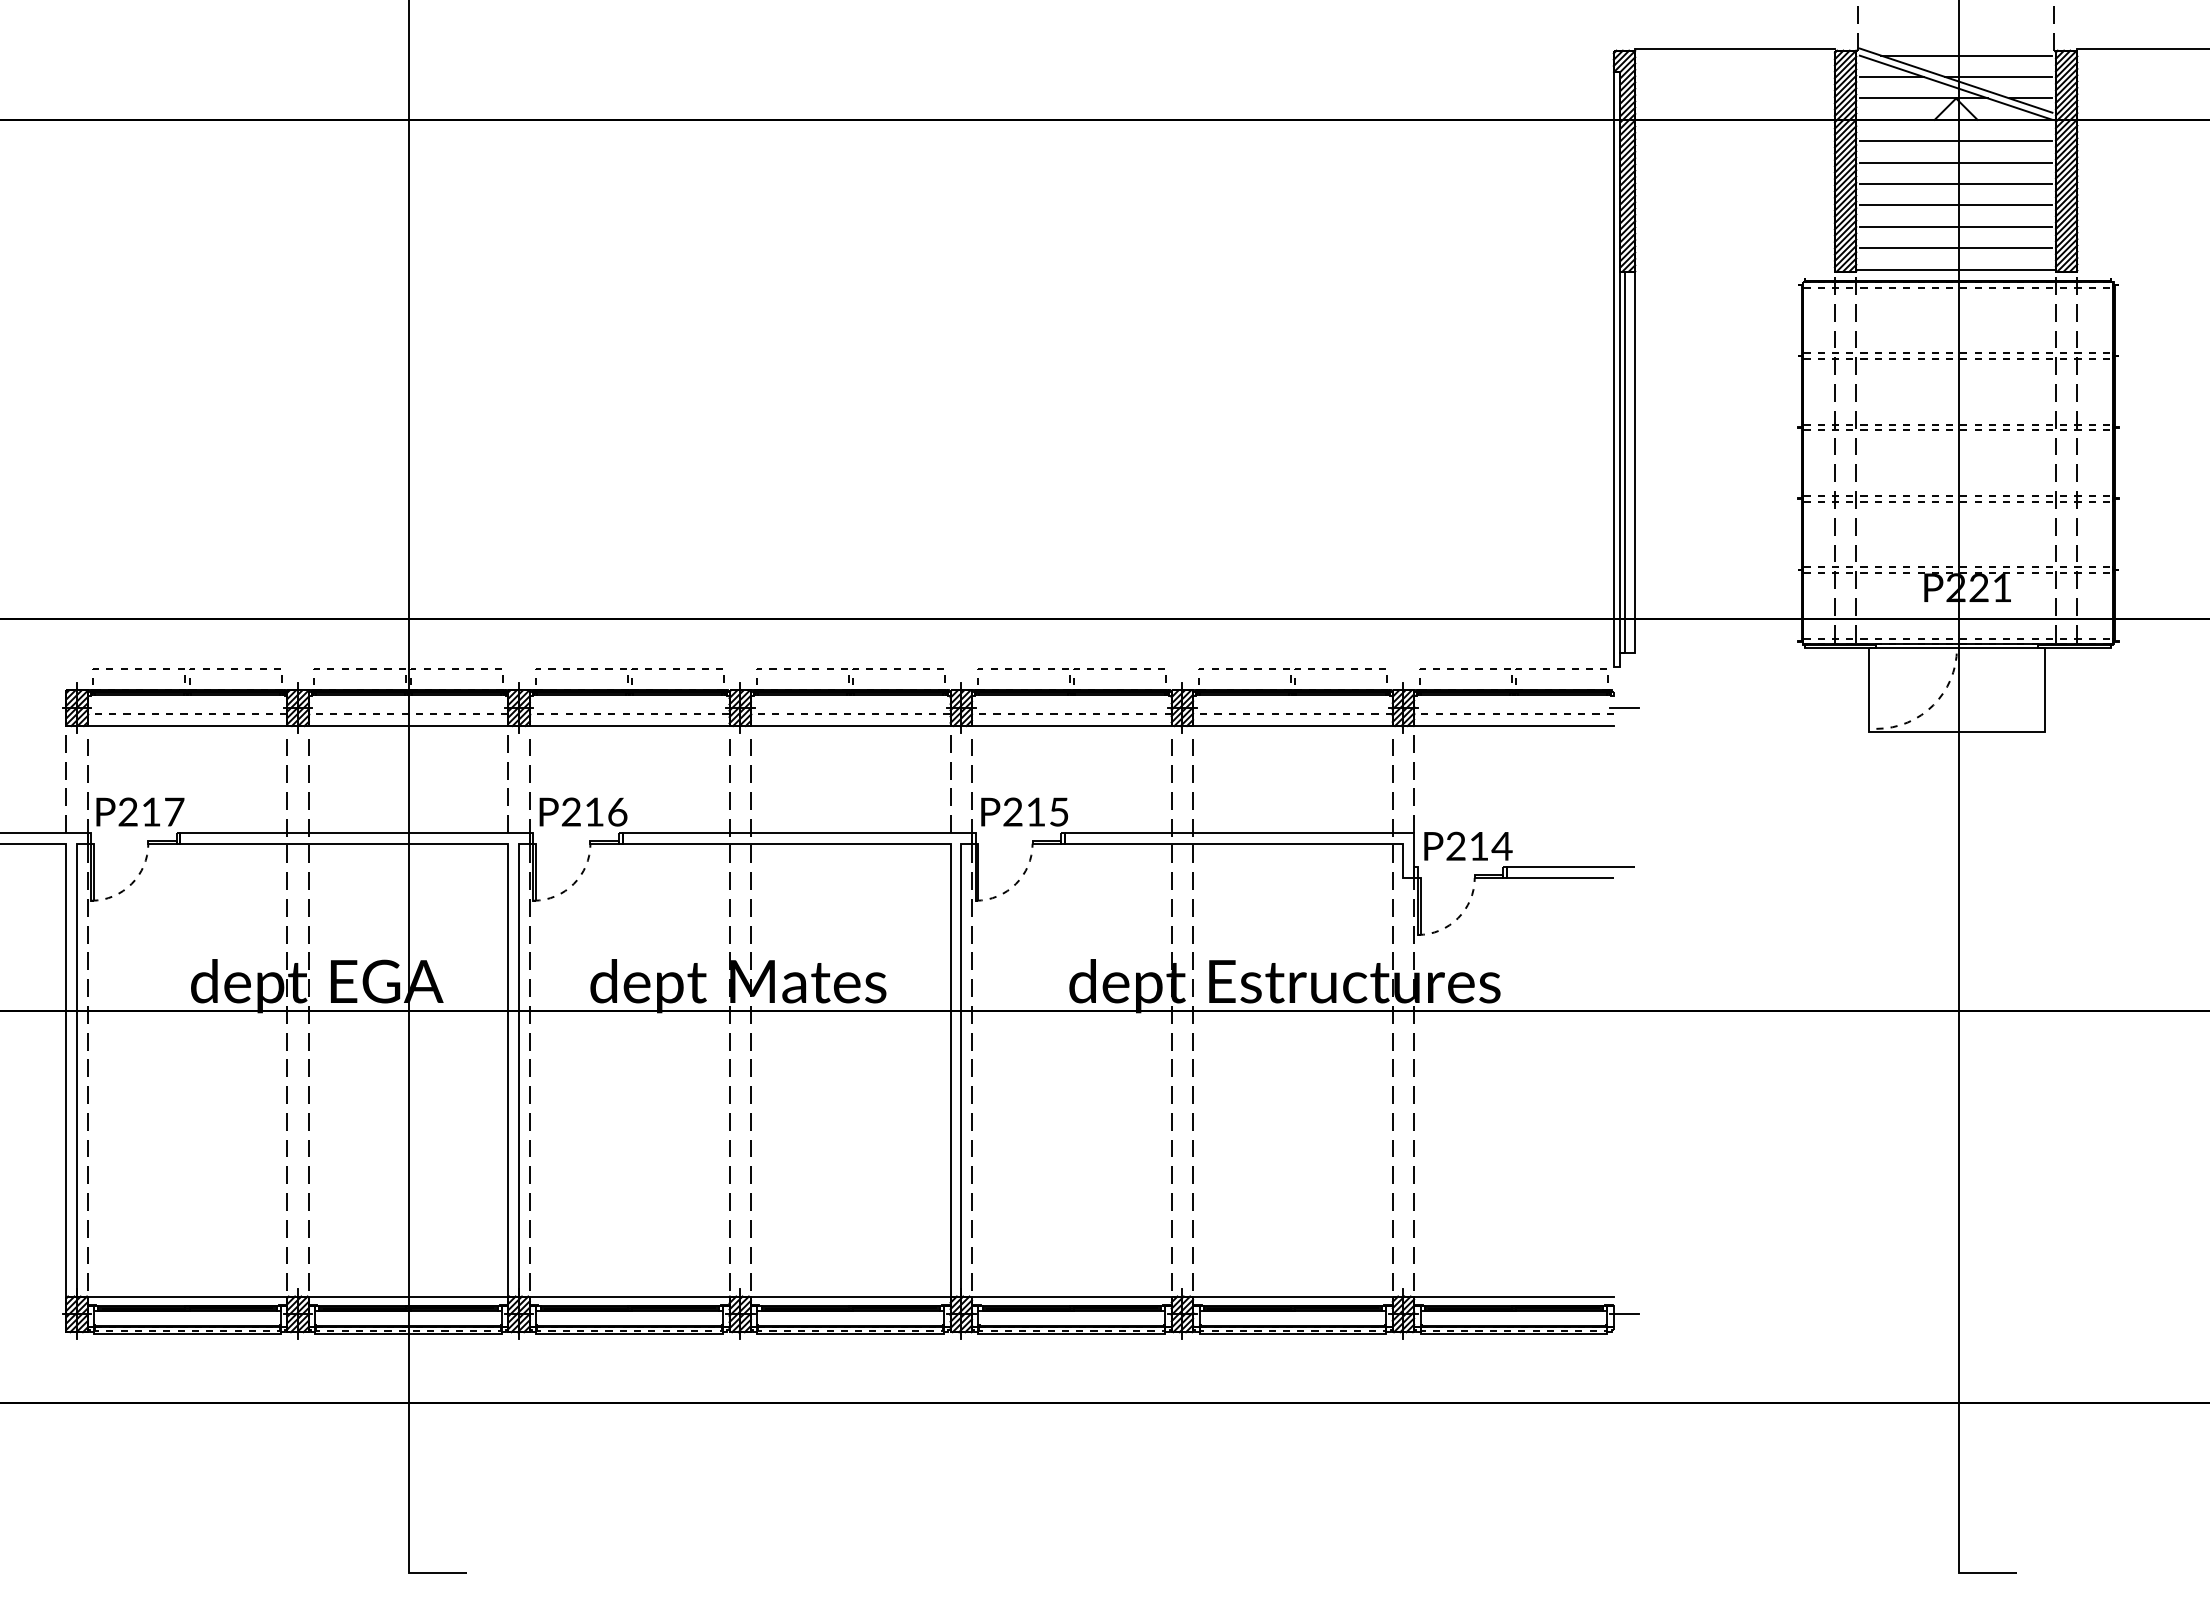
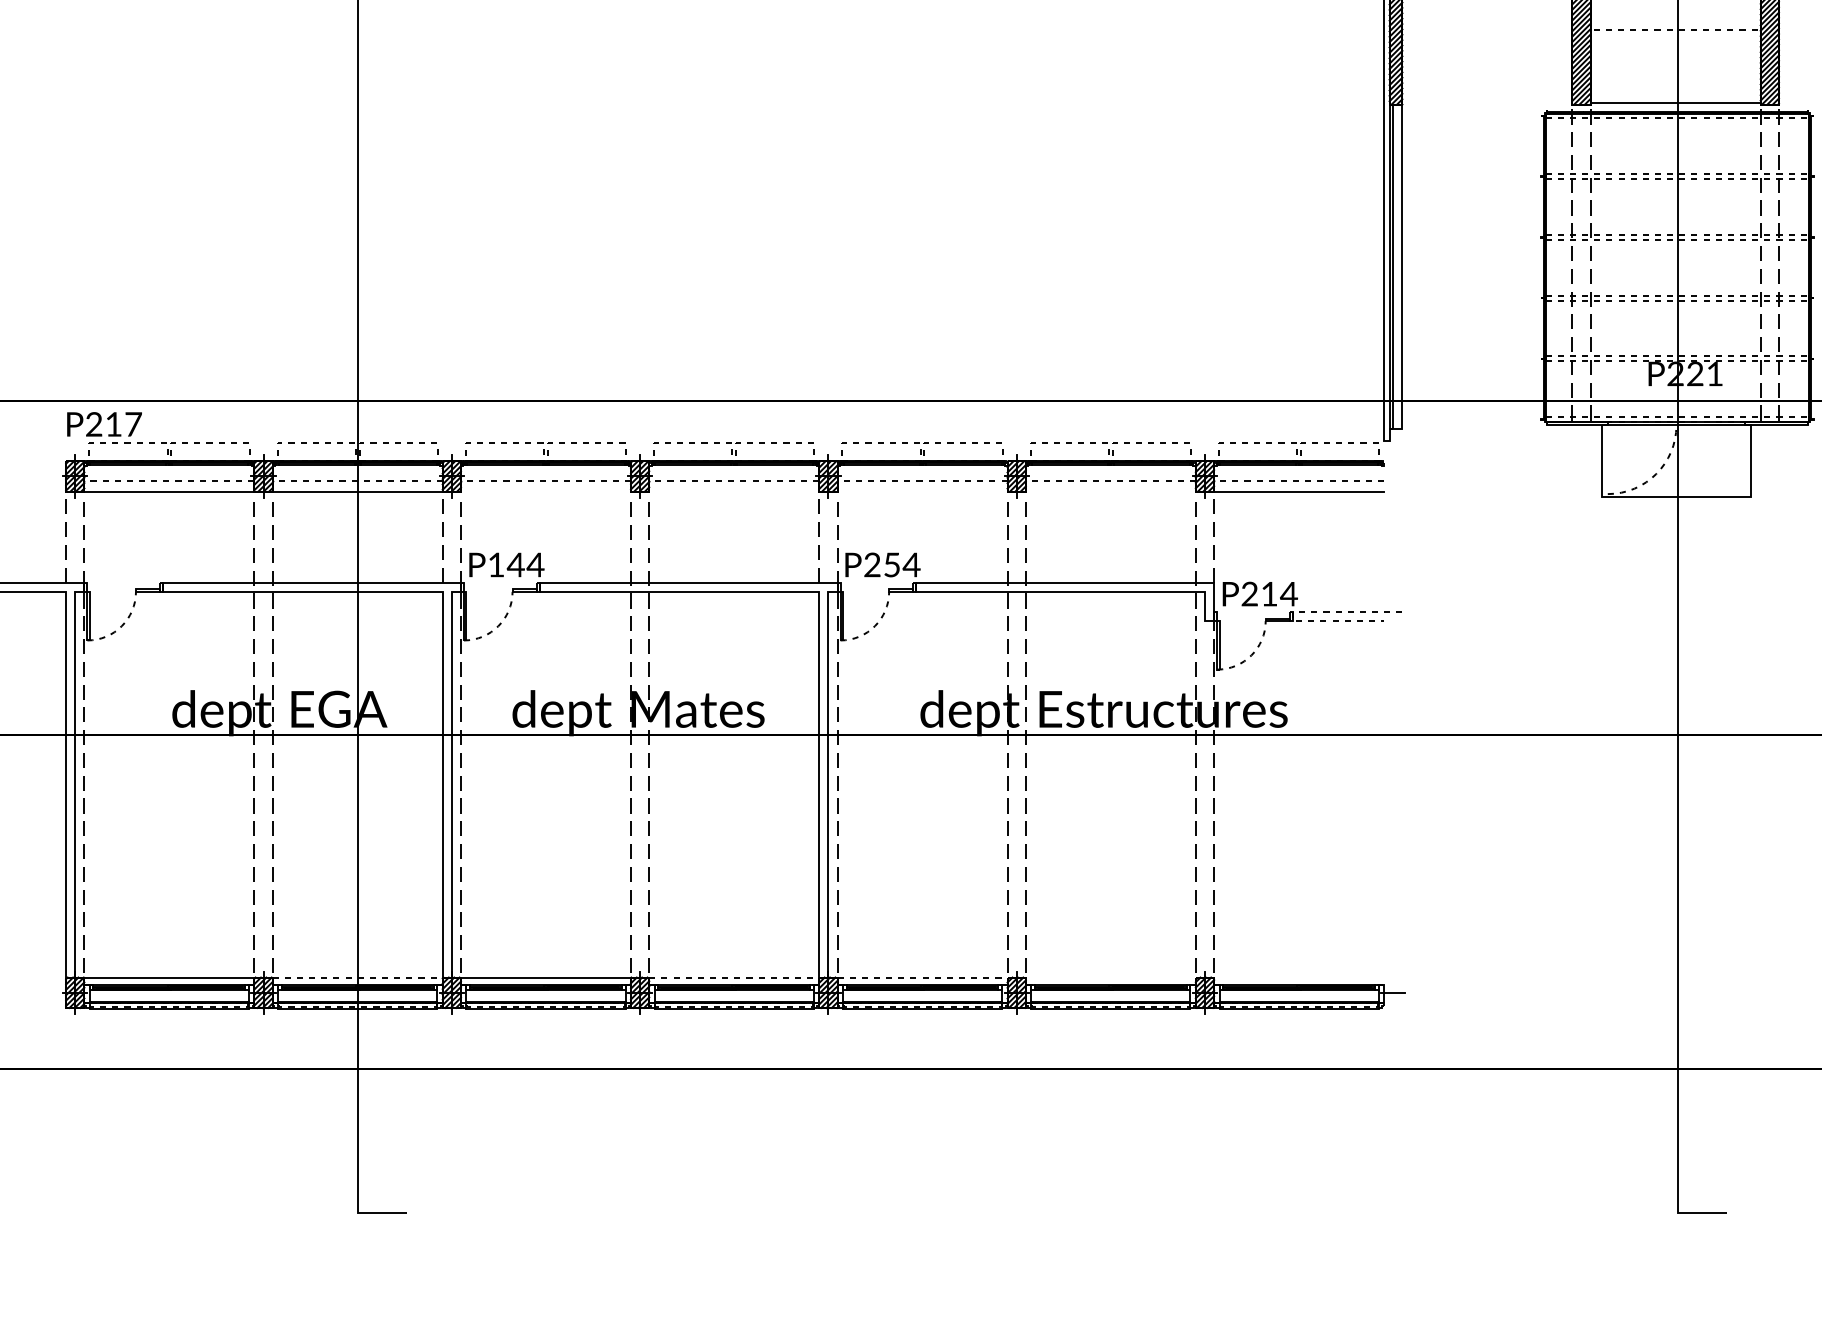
line: (1955, 162) -> (1675, 11), removed
line: (1956, 184) -> (1676, 30), solid -> dashed
line: (1955, 205) -> (1675, 48), removed
line: (1955, 226) -> (1675, 66), removed
line: (1955, 248) -> (1675, 84), removed
line: (1624, 708) -> (1393, 476), removed
line: (629, 726) -> (545, 492), removed
line: (850, 726) -> (734, 492), removed
line: (1071, 726) -> (922, 492), removed
line: (1292, 726) -> (1110, 492), removed
text: (140, 811) -> (104, 423), moved
text: (594, 811) -> (516, 564), P216 -> P144
text: (1048, 811) -> (902, 564), P215 -> P254
line: (1510, 867) -> (1296, 612), solid -> dashed
line: (408, 1296) -> (357, 977), solid -> dashed
line: (850, 1296) -> (734, 977), solid -> dashed
line: (1071, 1296) -> (922, 977), solid -> dashed
line: (1292, 1296) -> (1110, 977), removed
line: (1513, 1296) -> (1298, 977), removed

